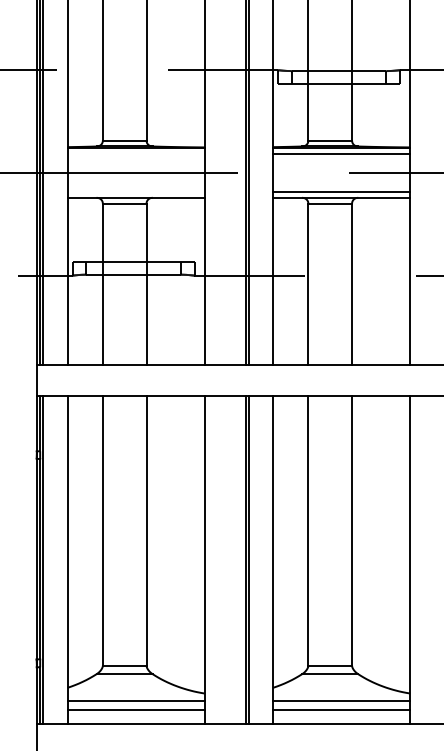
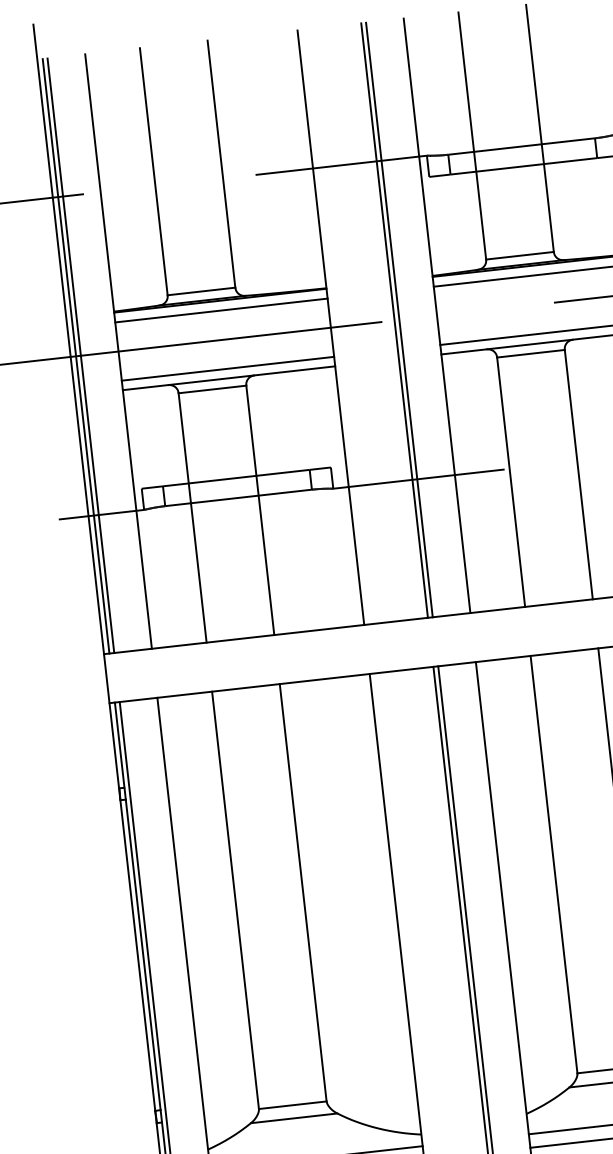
line: (135, 154) -> (220, 311), added
line: (135, 191) -> (227, 368), added

